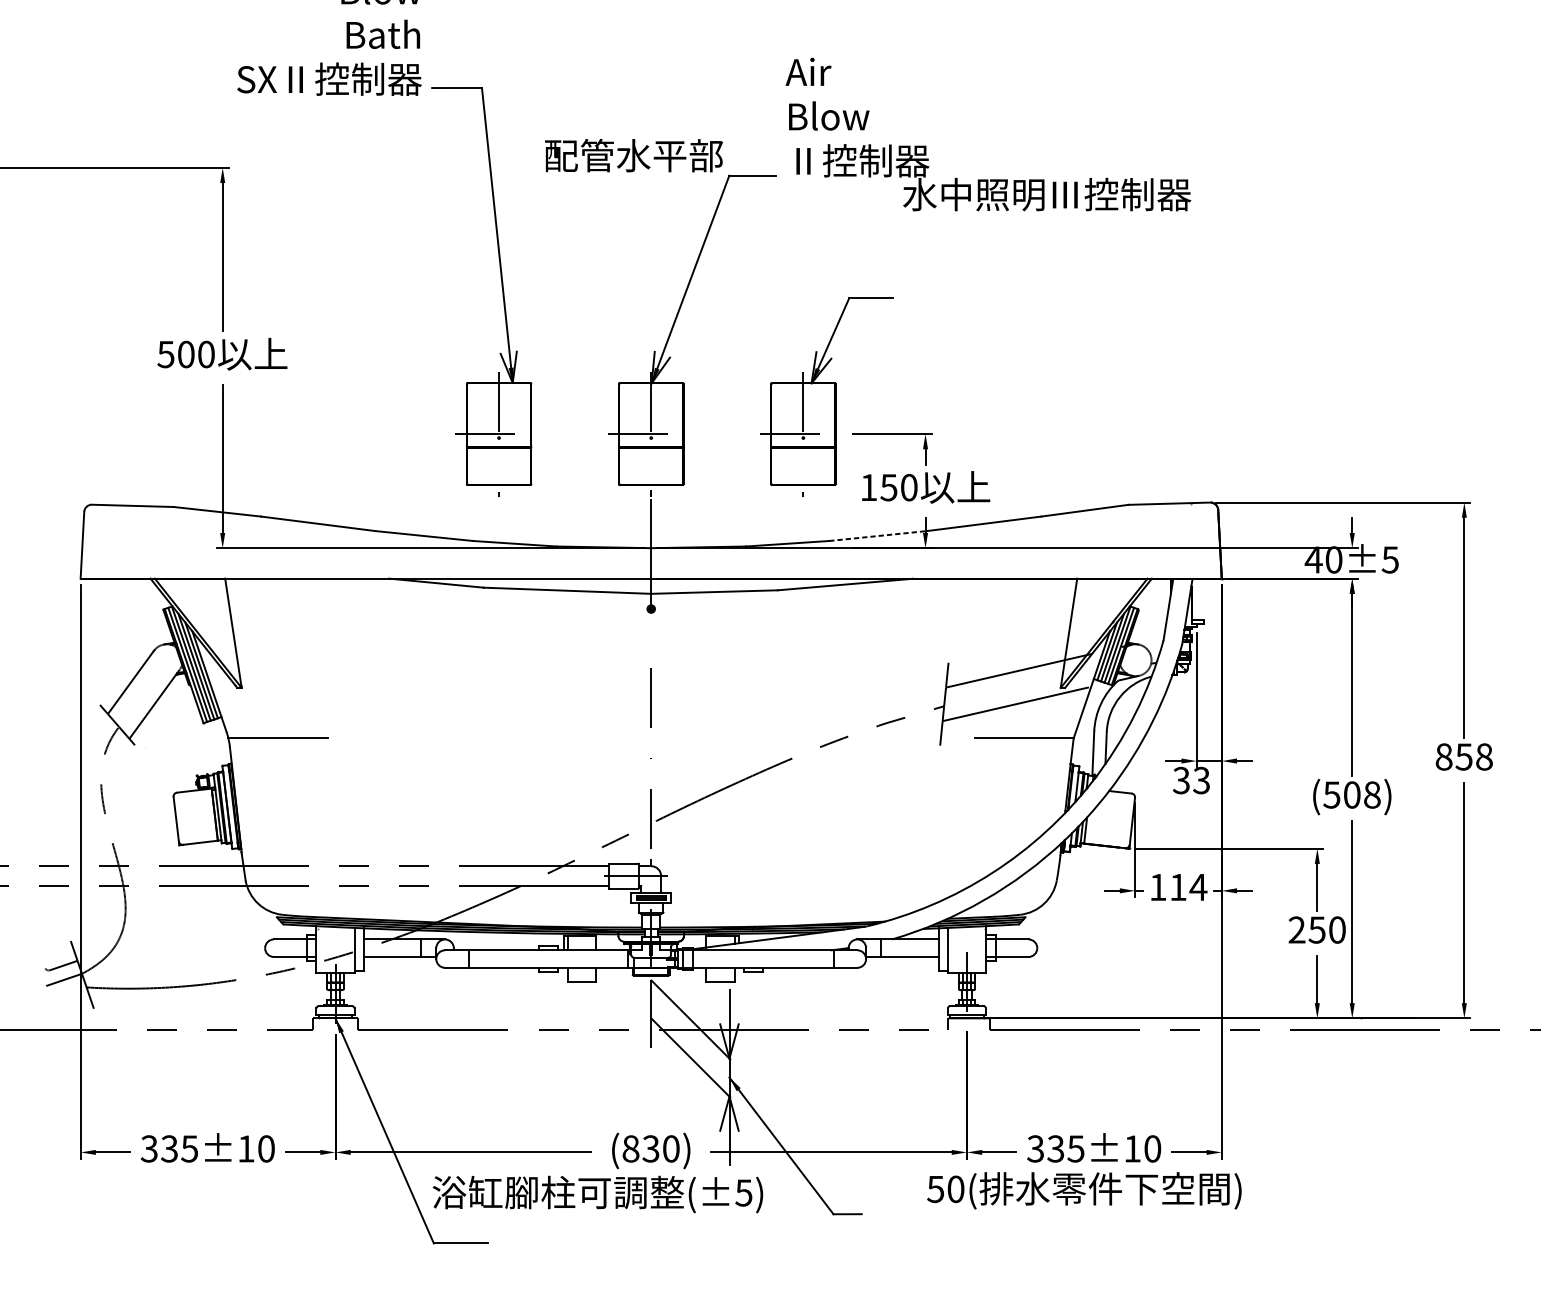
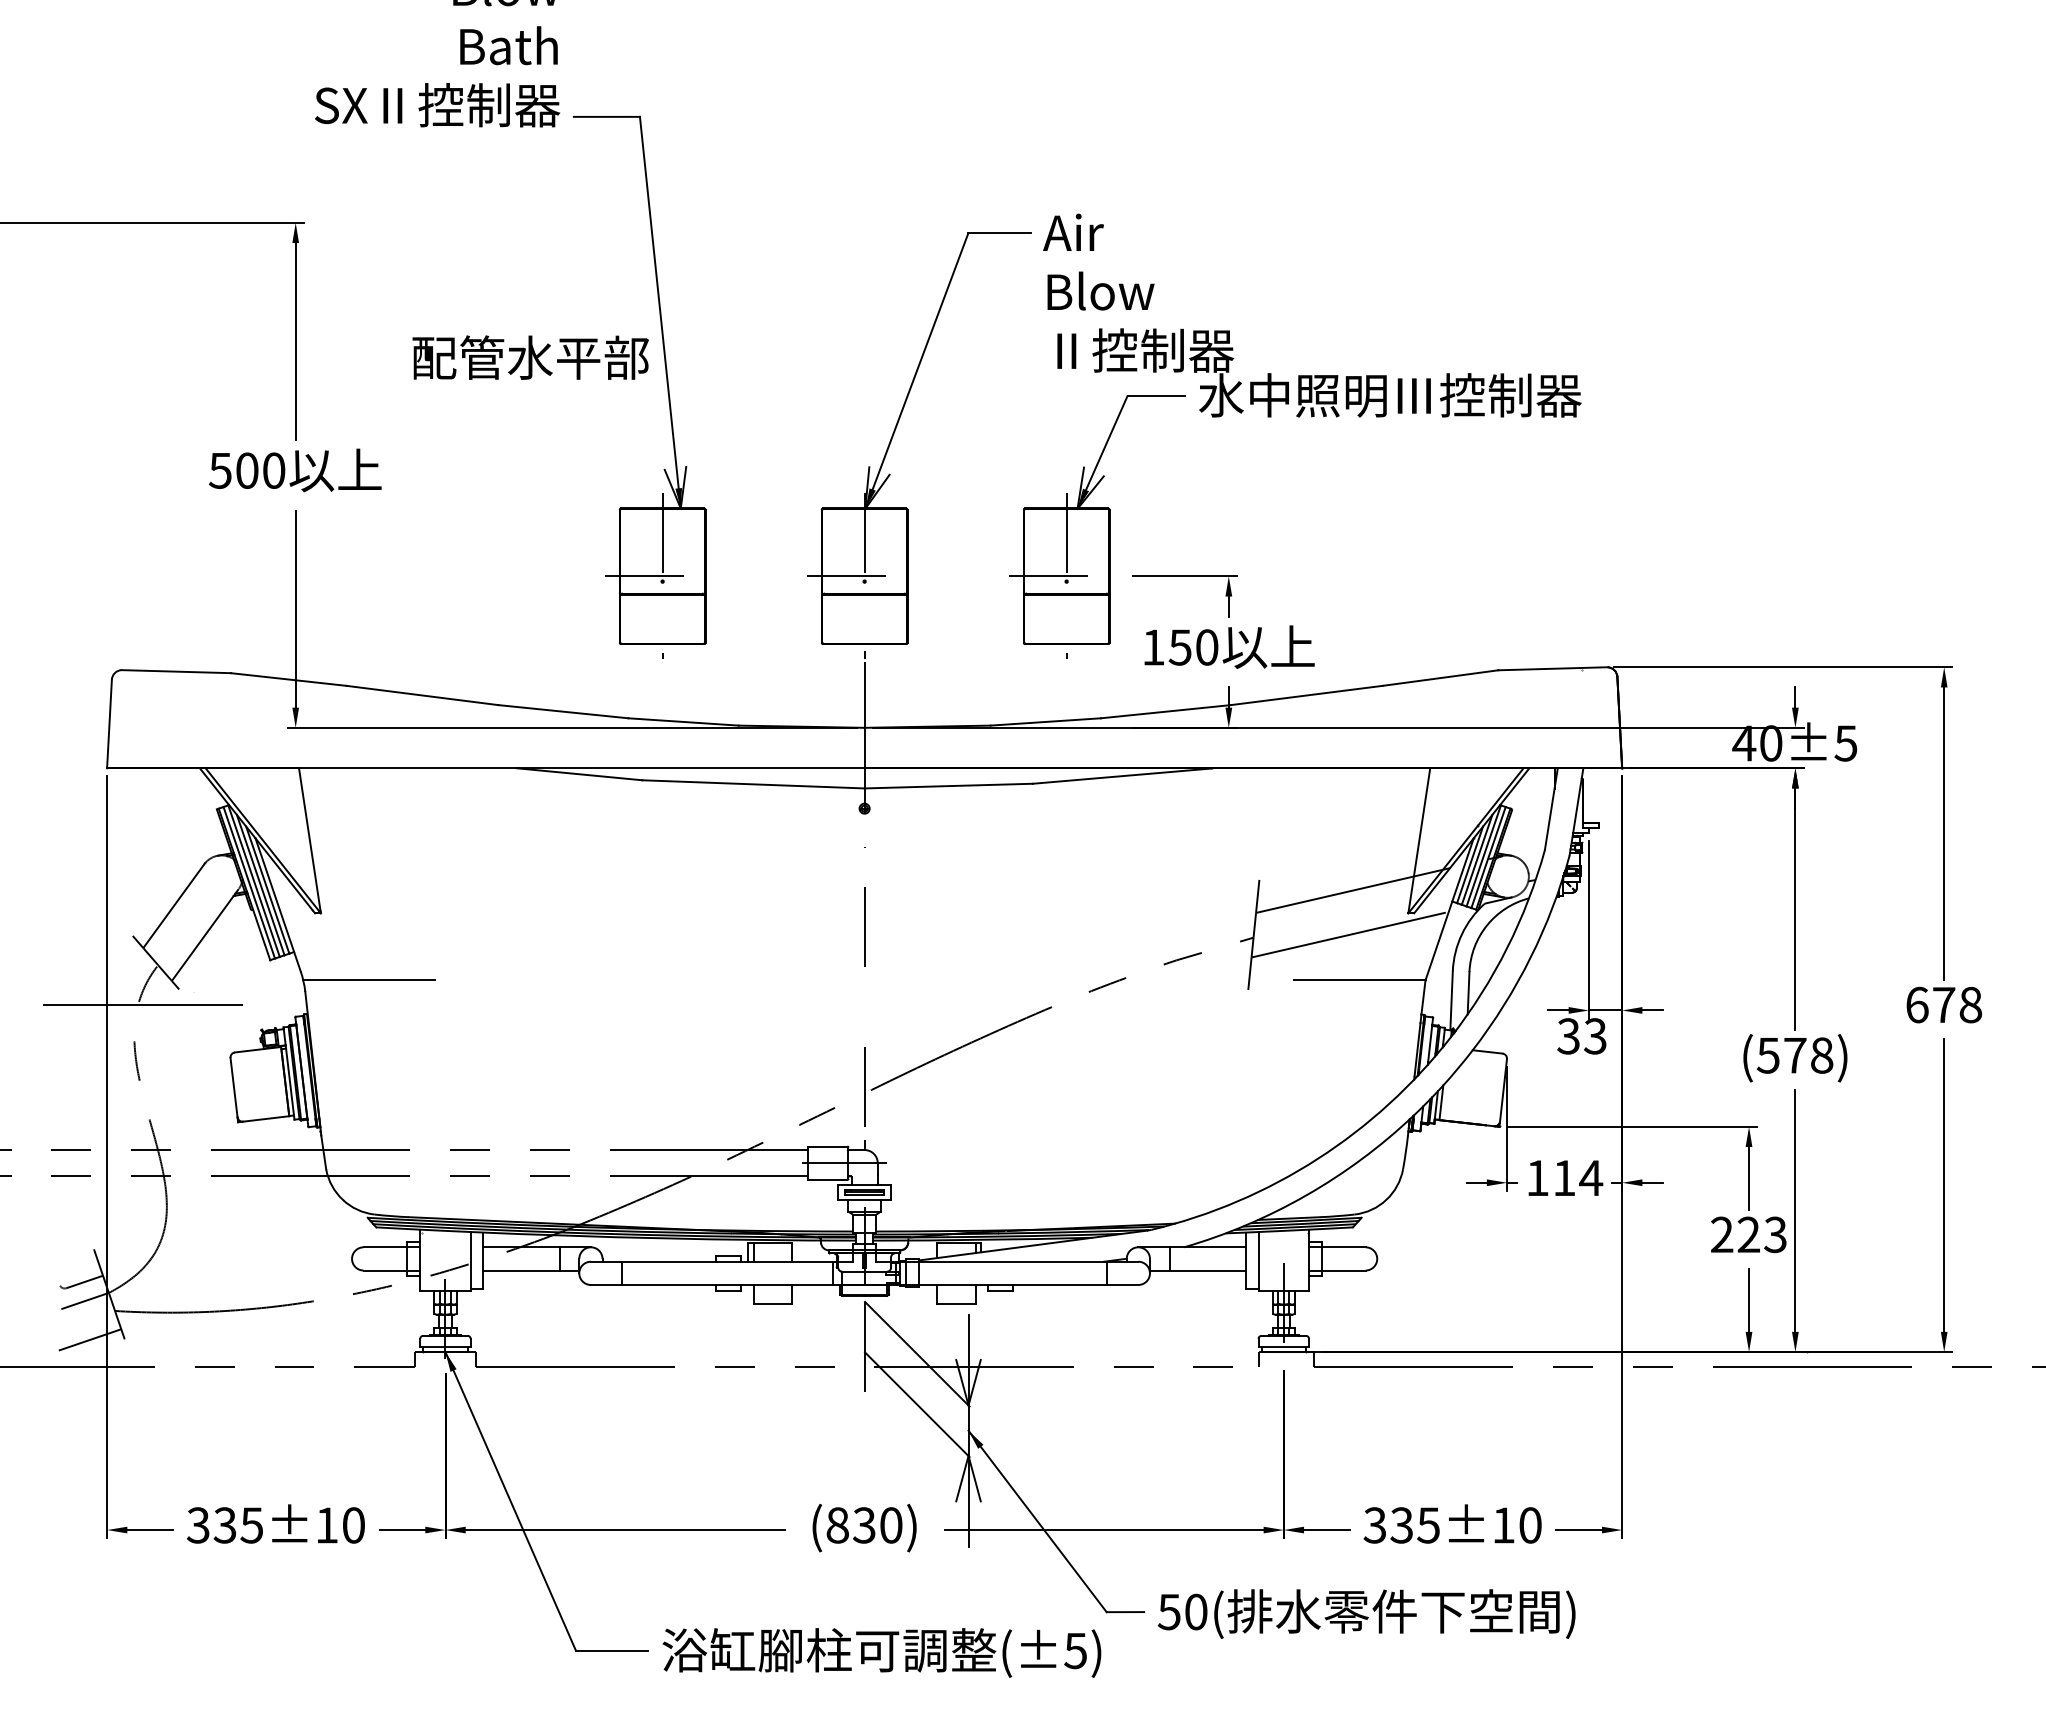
text: (988, 134) -> (1312, 315), moved
text: (633, 155) -> (530, 357), moved
line: (878, 535) -> (1166, 711), dashed -> solid
text: (1454, 756) -> (1930, 1004), 858 -> 678
line: (115, 757) -> (153, 1005), added
text: (1352, 794) -> (1795, 1055), (508) -> (578)
text: (1326, 929) -> (1761, 1234), 250 -> 223
line: (67, 1008) -> (89, 1339), added
text: (1084, 1190) -> (1366, 1613), moved
text: (597, 1194) -> (881, 1652), moved

